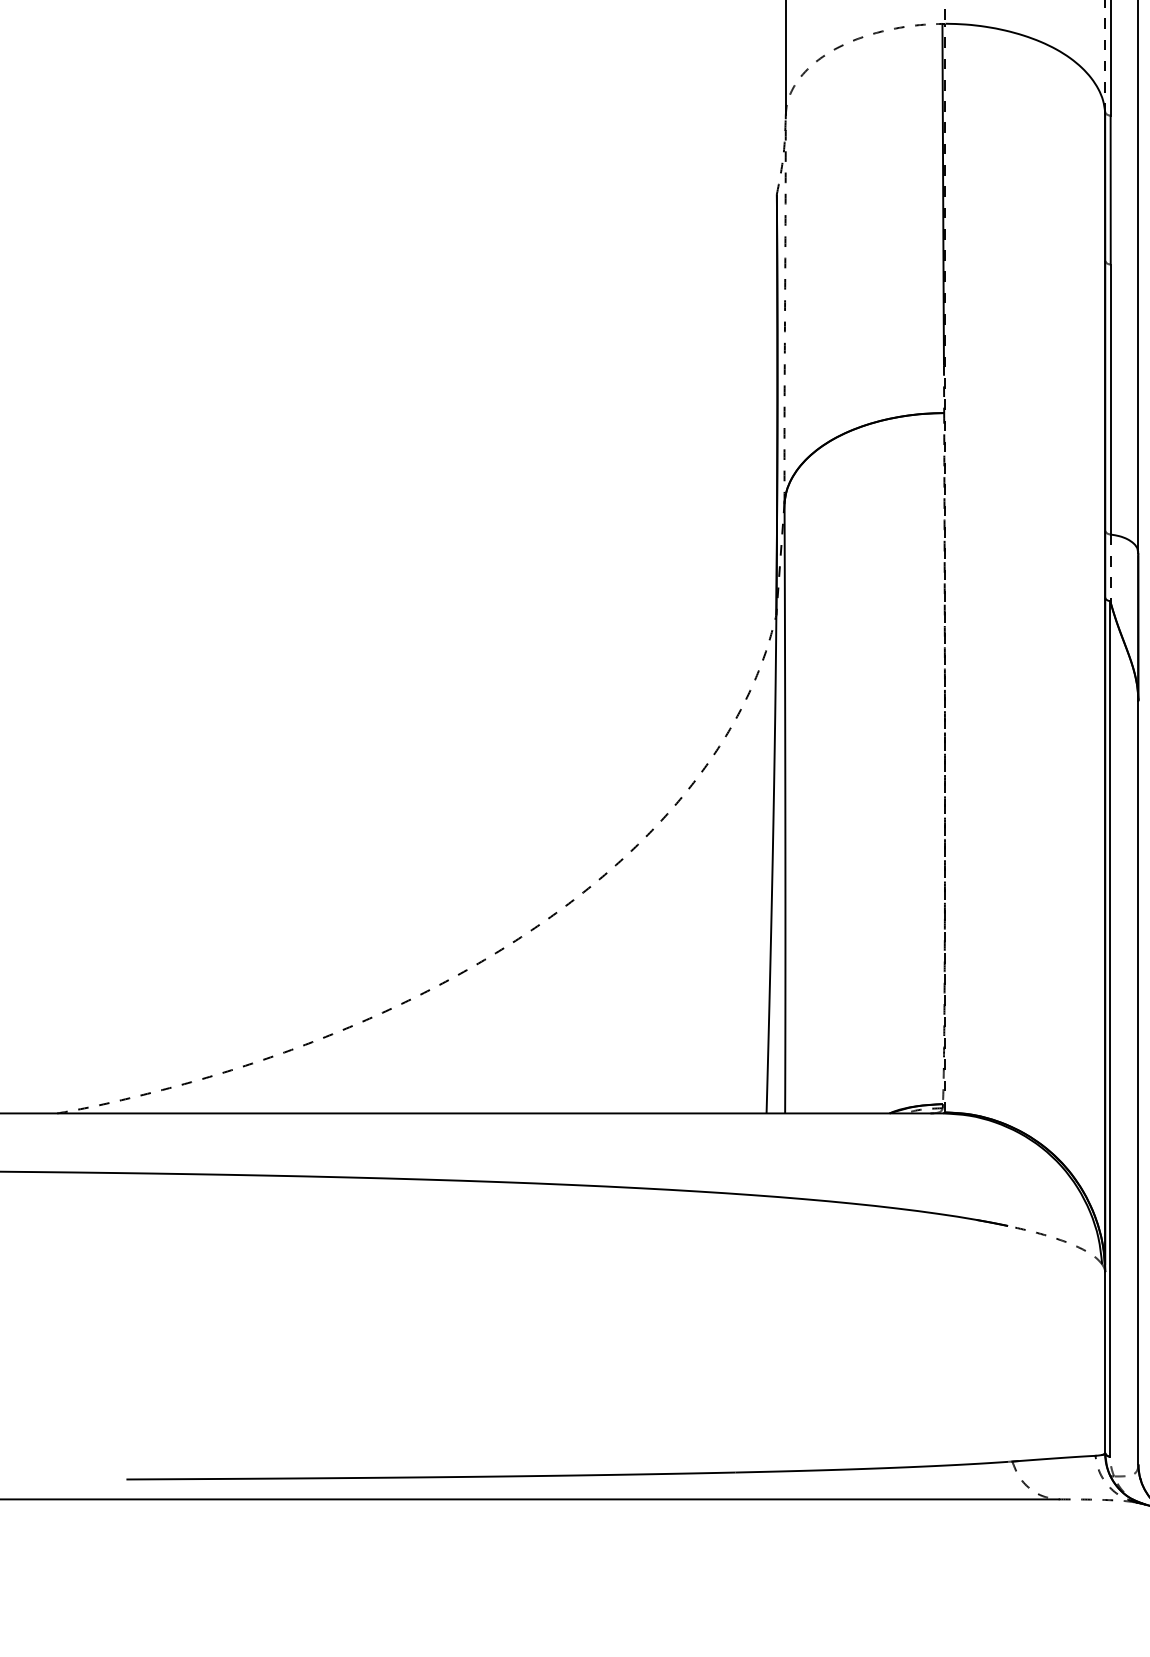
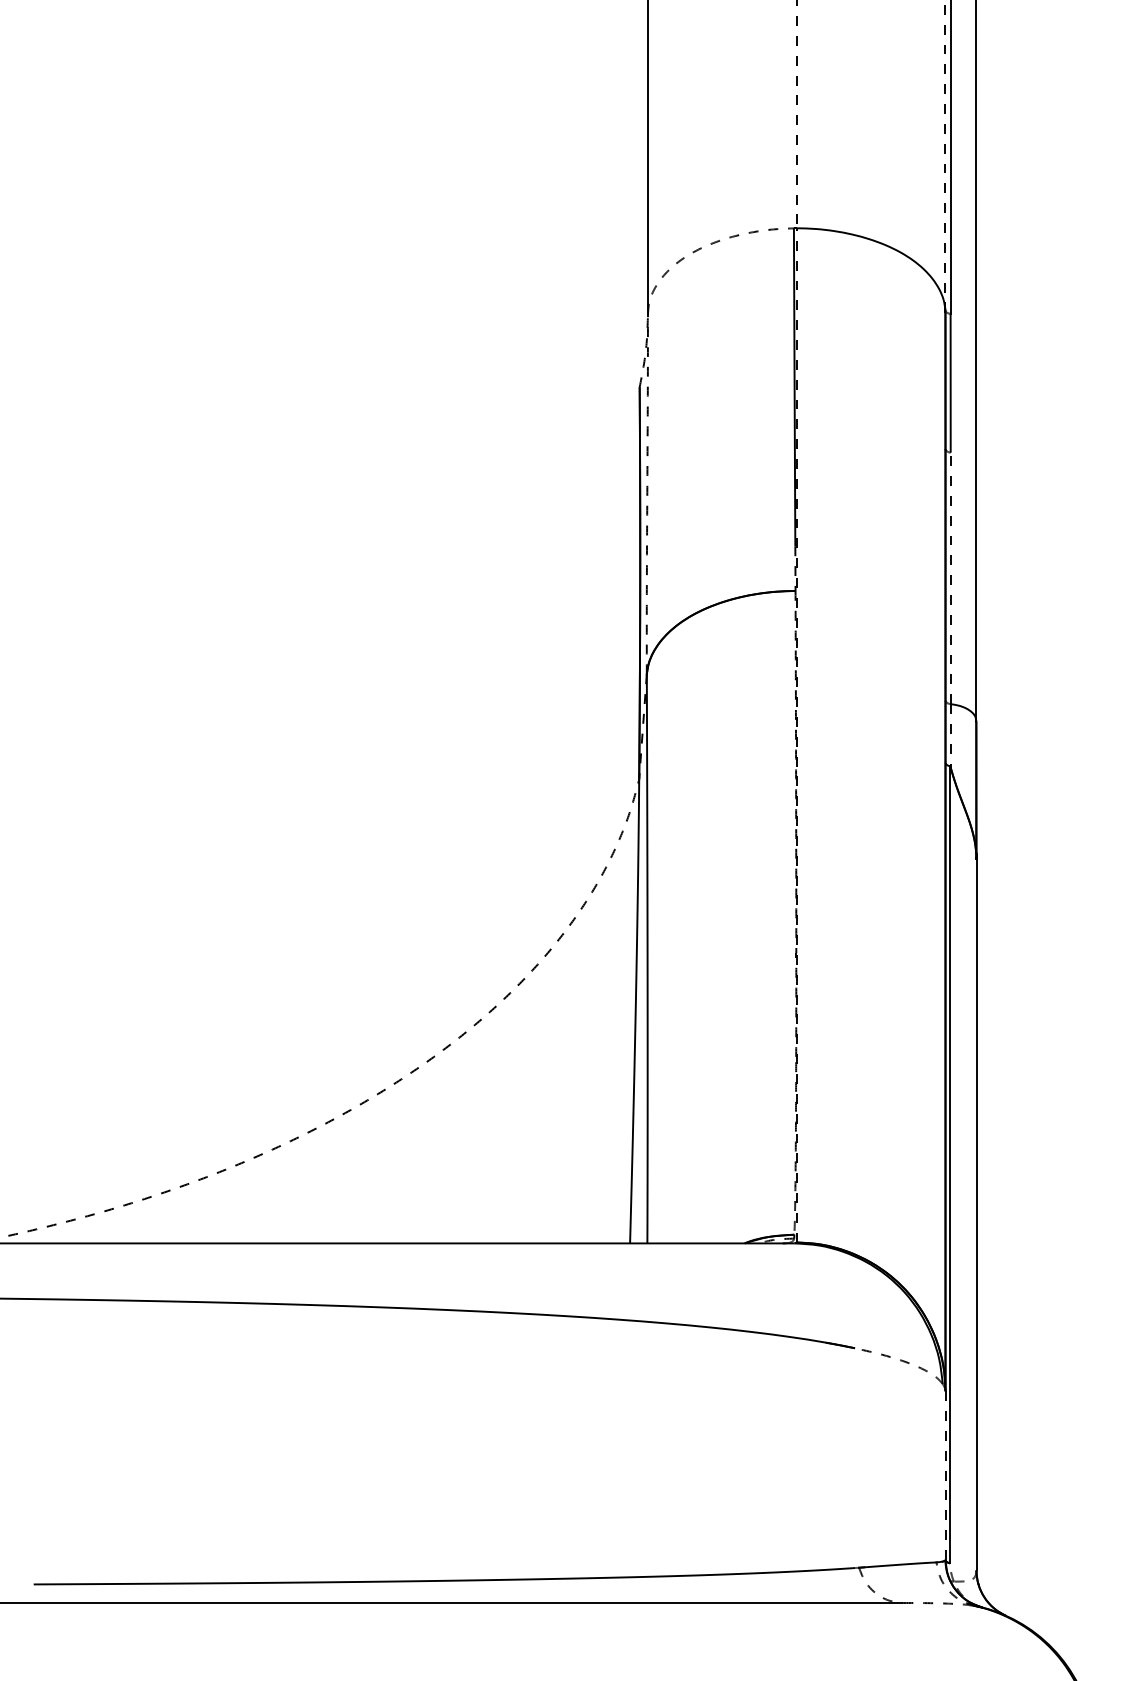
line: (1110, 399) -> (950, 578), solid -> dashed
line: (1105, 1362) -> (945, 1475), solid -> dashed

